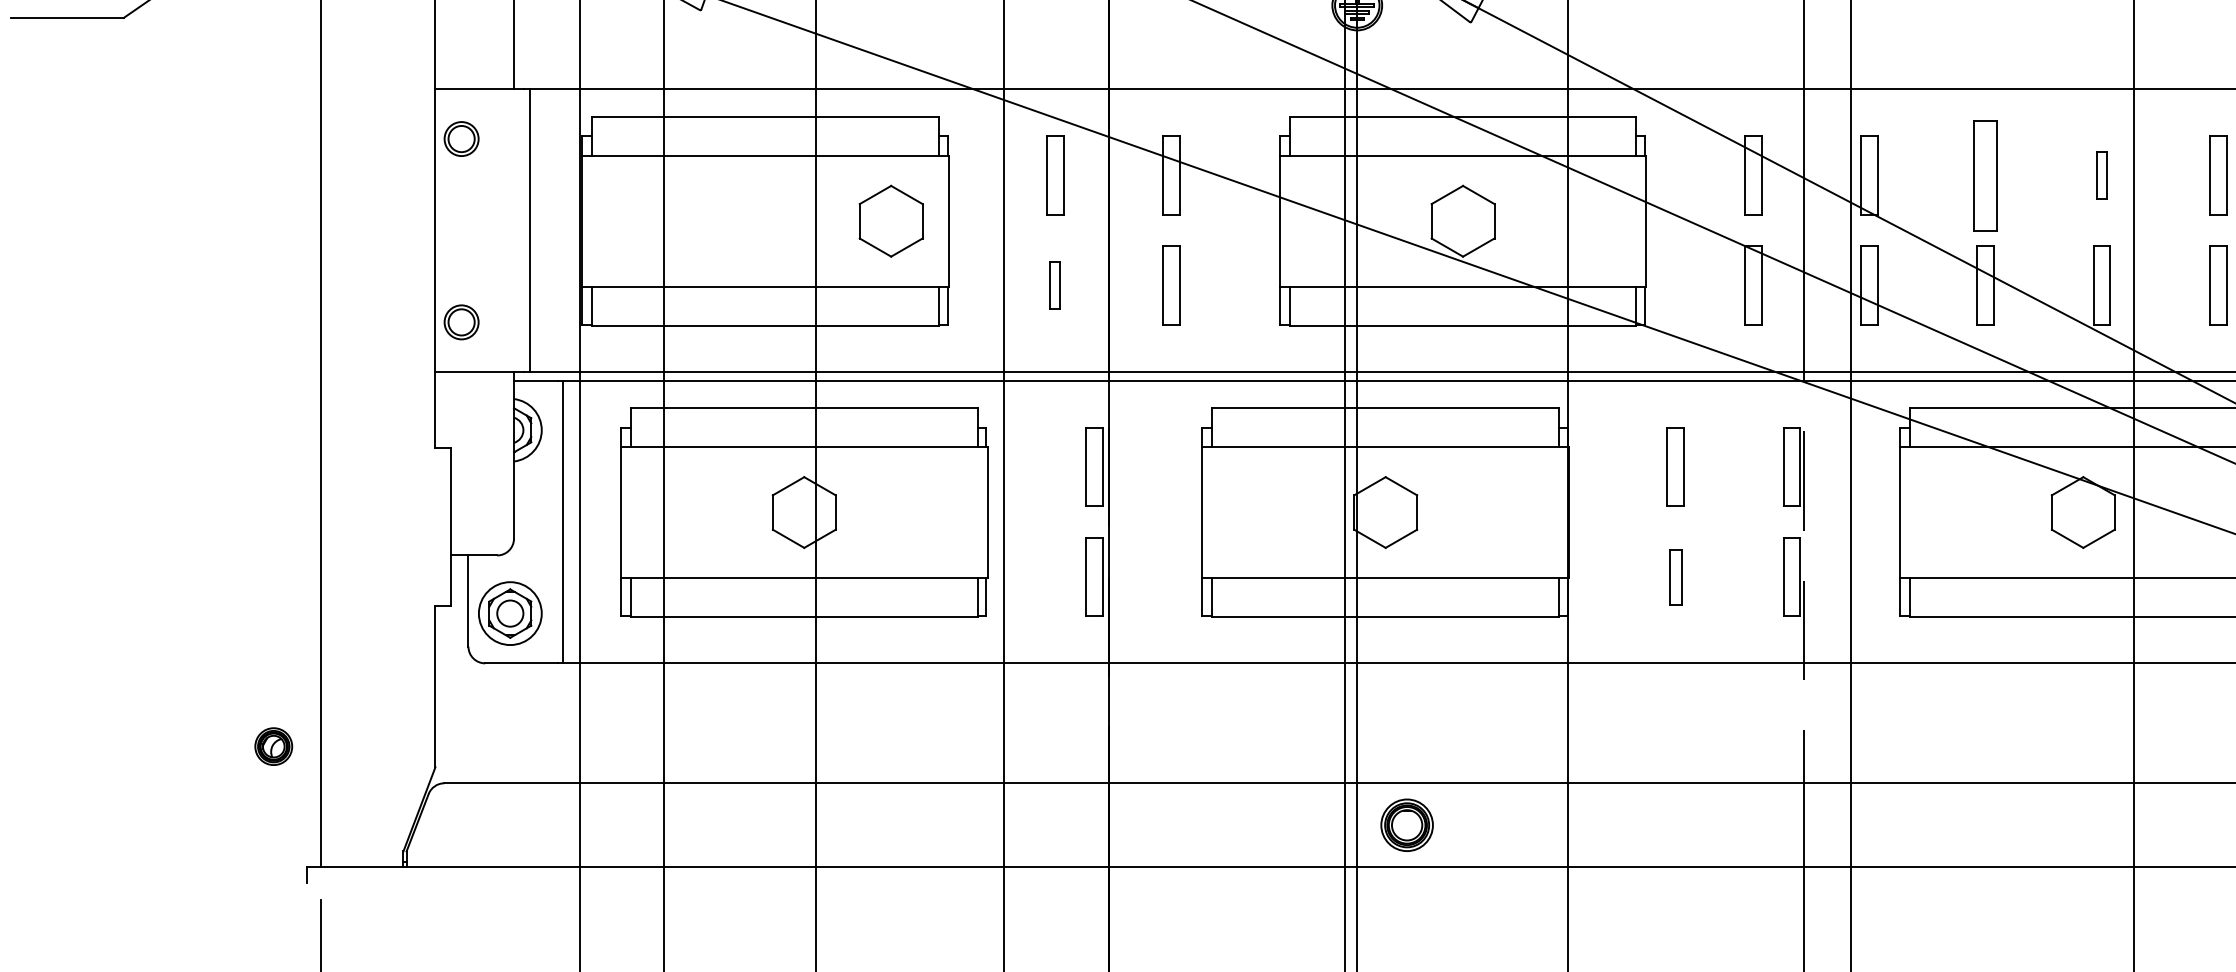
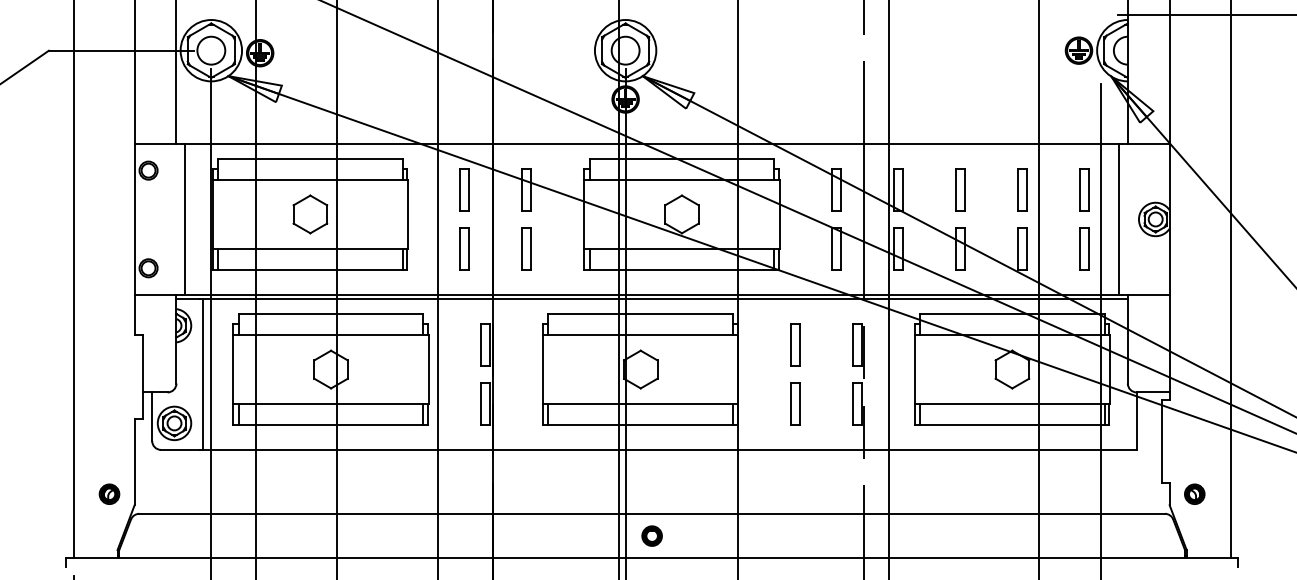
part: (1985, 174) -> (960, 189), size x0.71
part: (2102, 174) -> (1022, 189), size x1.67
part: (891, 221) -> (310, 214), moved
part: (1054, 285) -> (464, 248), size x1.67
part: (1676, 576) -> (795, 403), size x1.43
part: (273, 745) -> (109, 493), moved
part: (1405, 824) -> (651, 535), size x0.71

